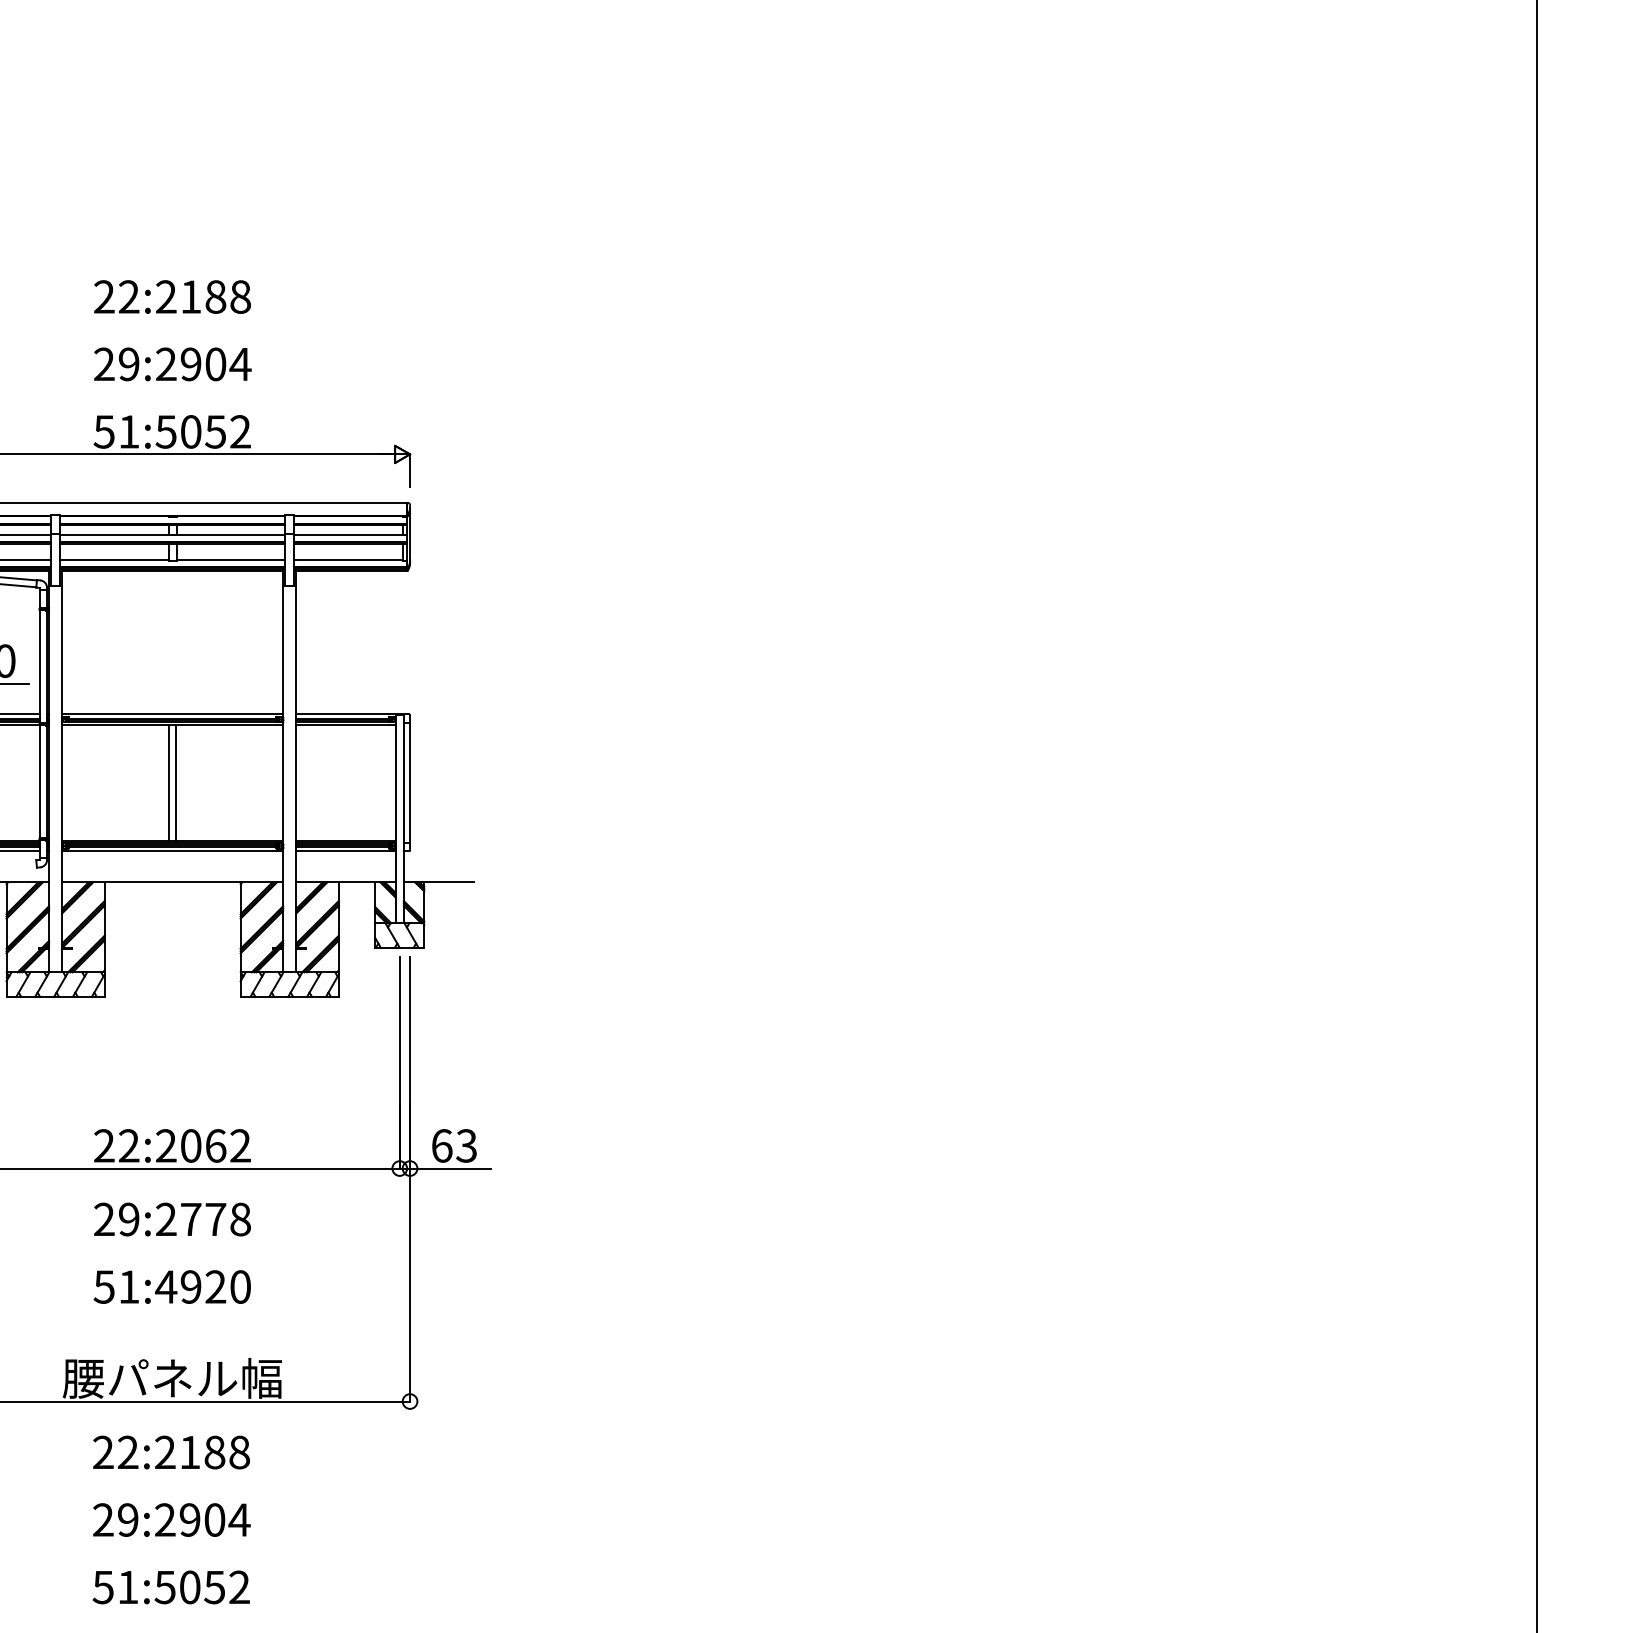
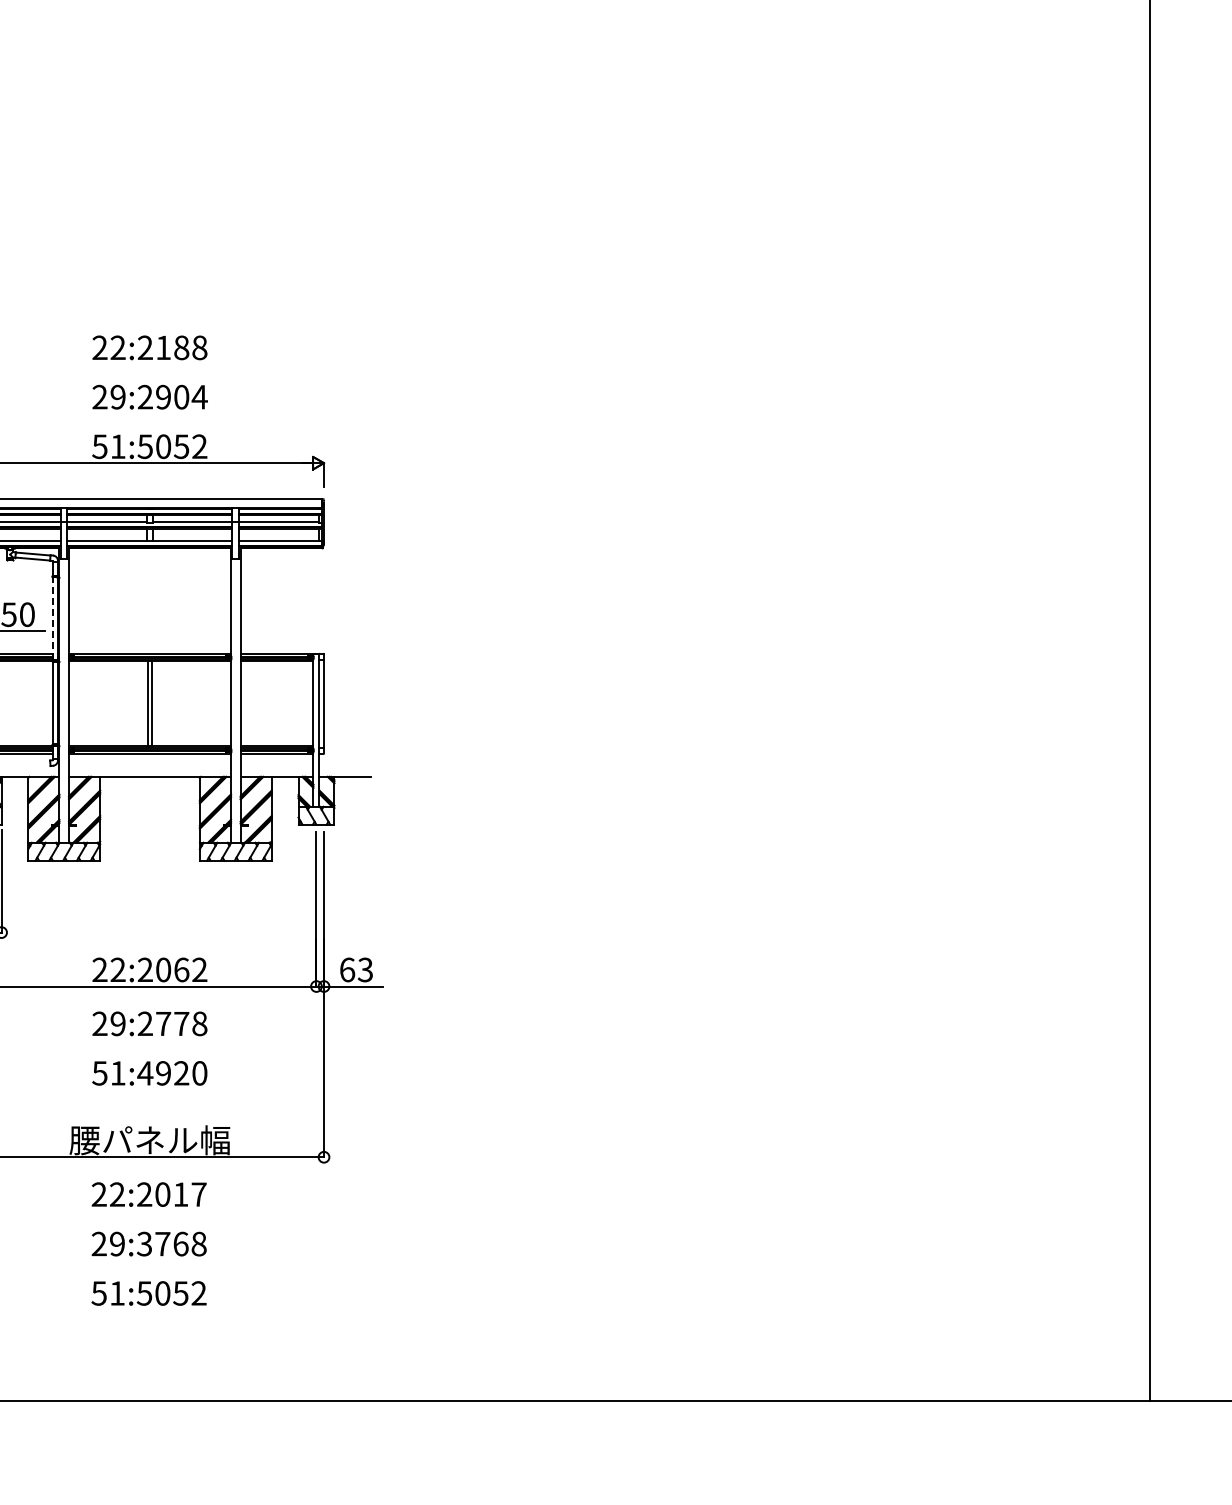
line: (39, 666) -> (52, 618), solid -> dashed
text: (214, 1452) -> (180, 1194), 22:2188 -> 22:2017
text: (201, 1519) -> (171, 1243), 29:2904 -> 29:3768

